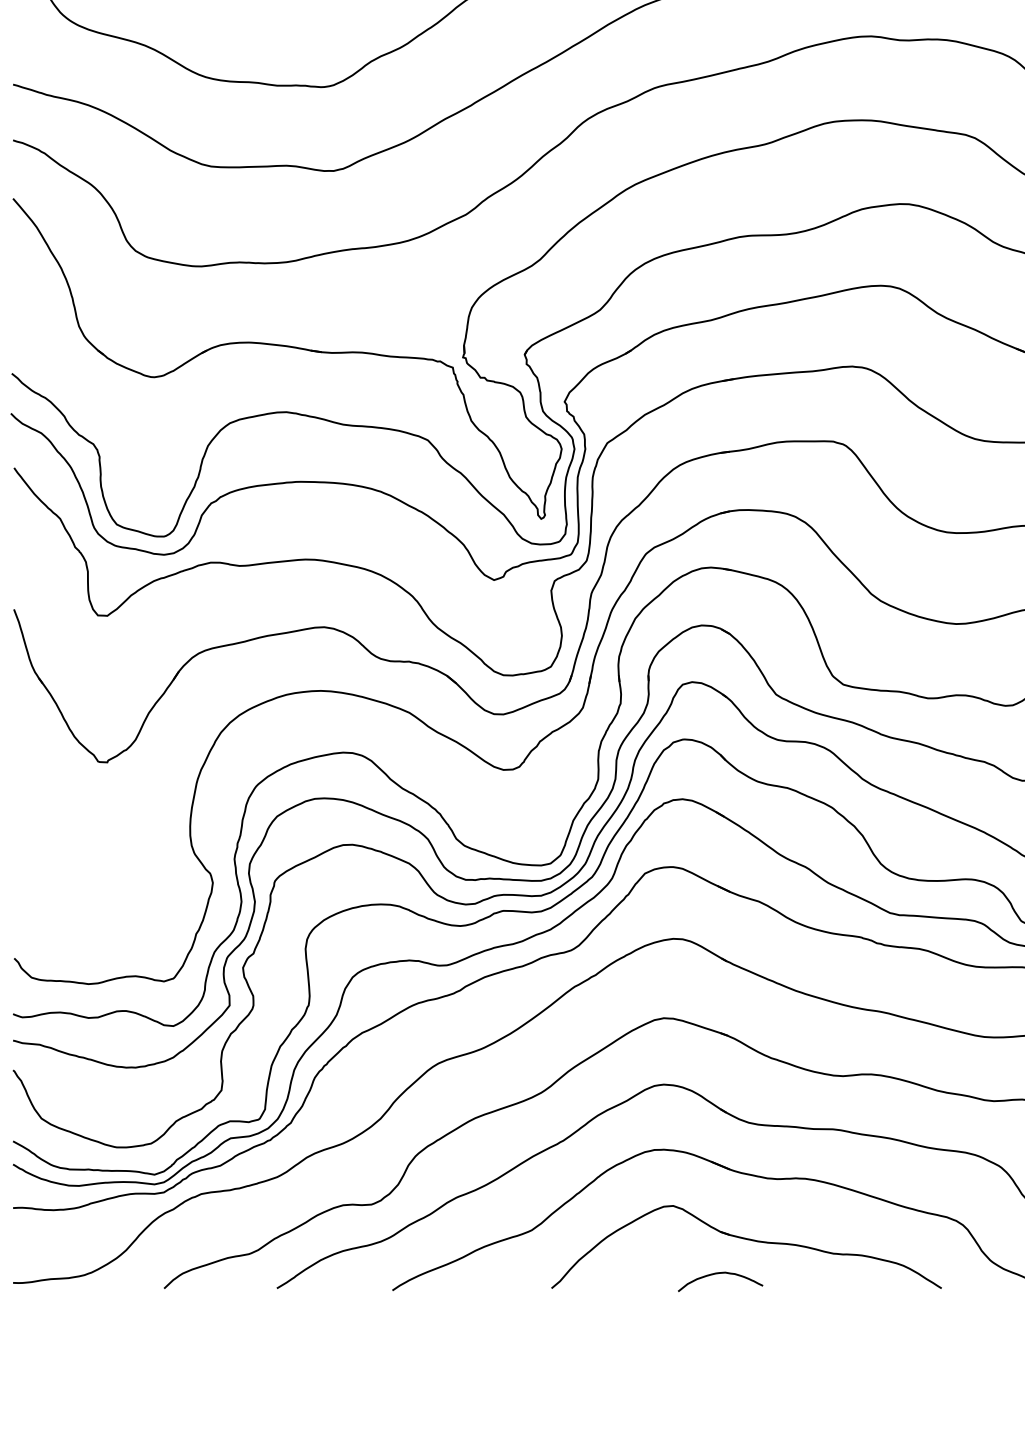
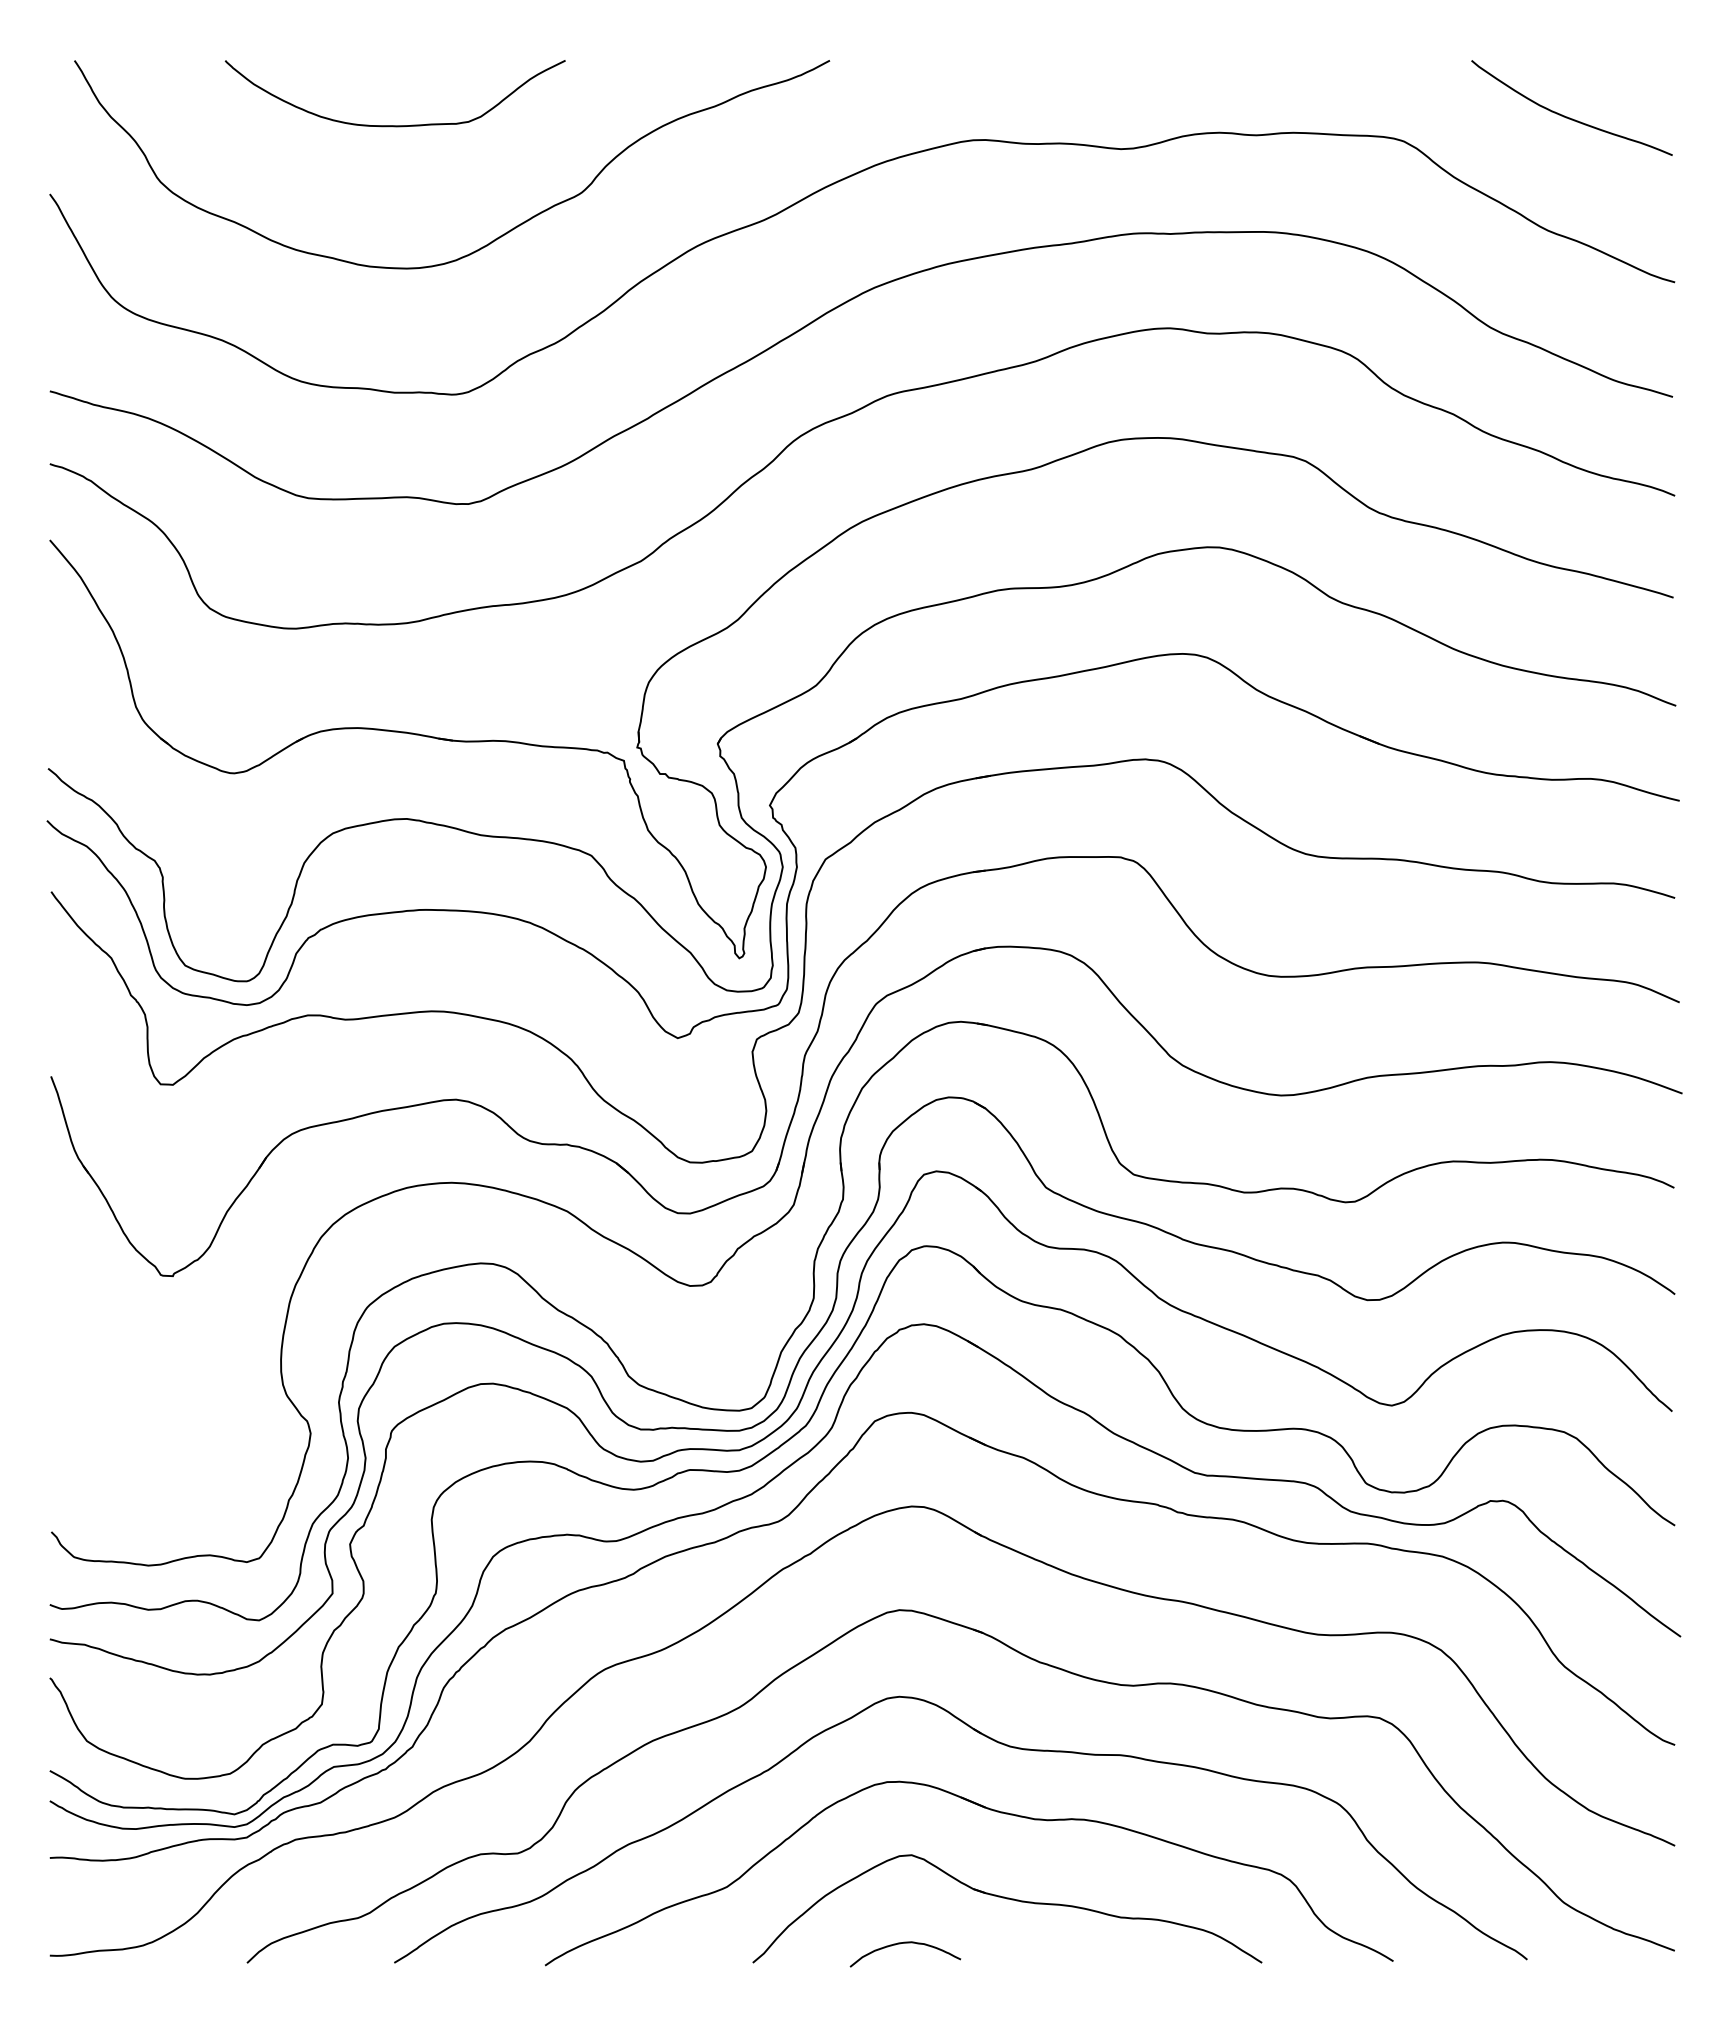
curve: (720, 1273) -> (905, 1943), moved

